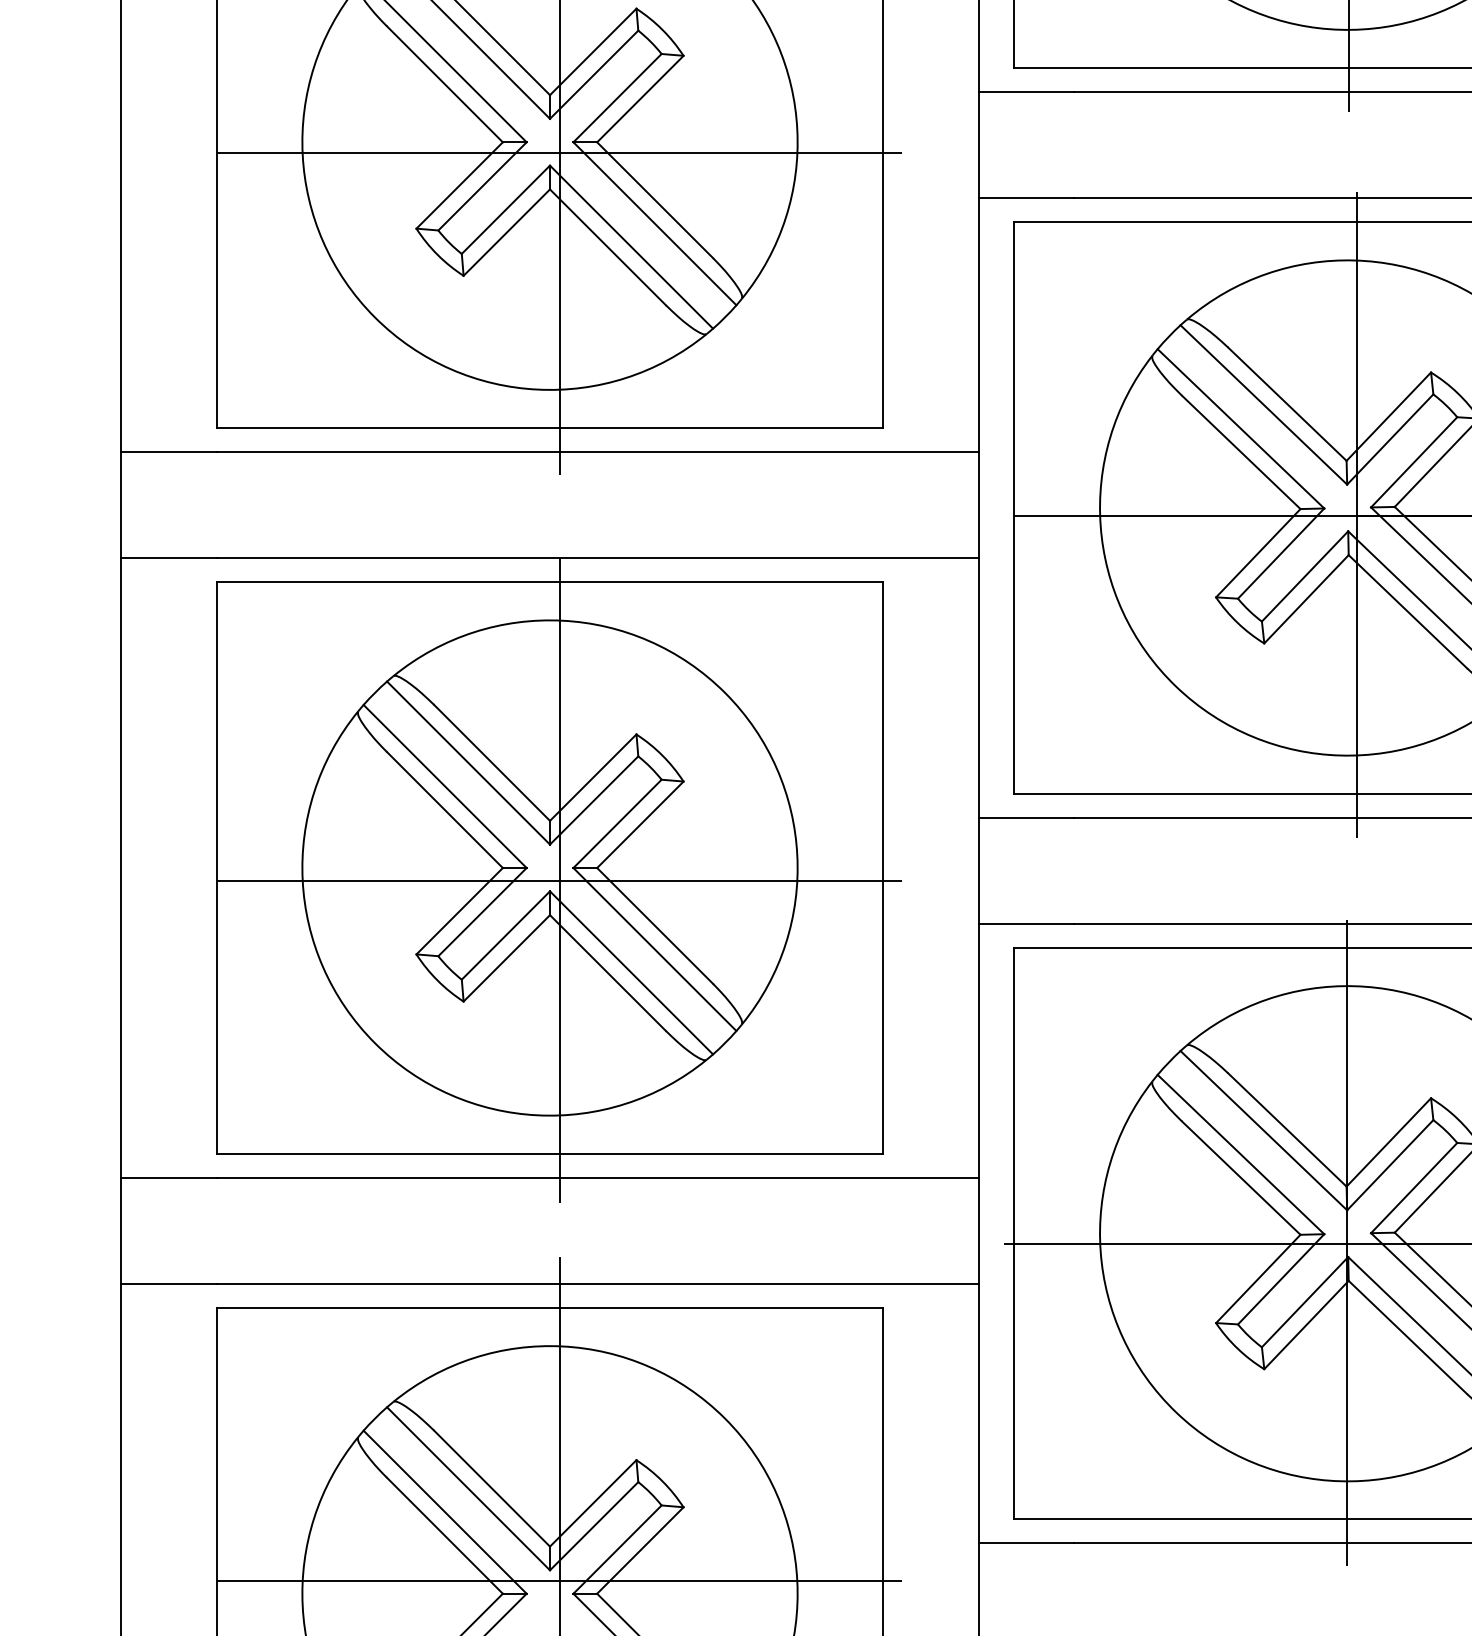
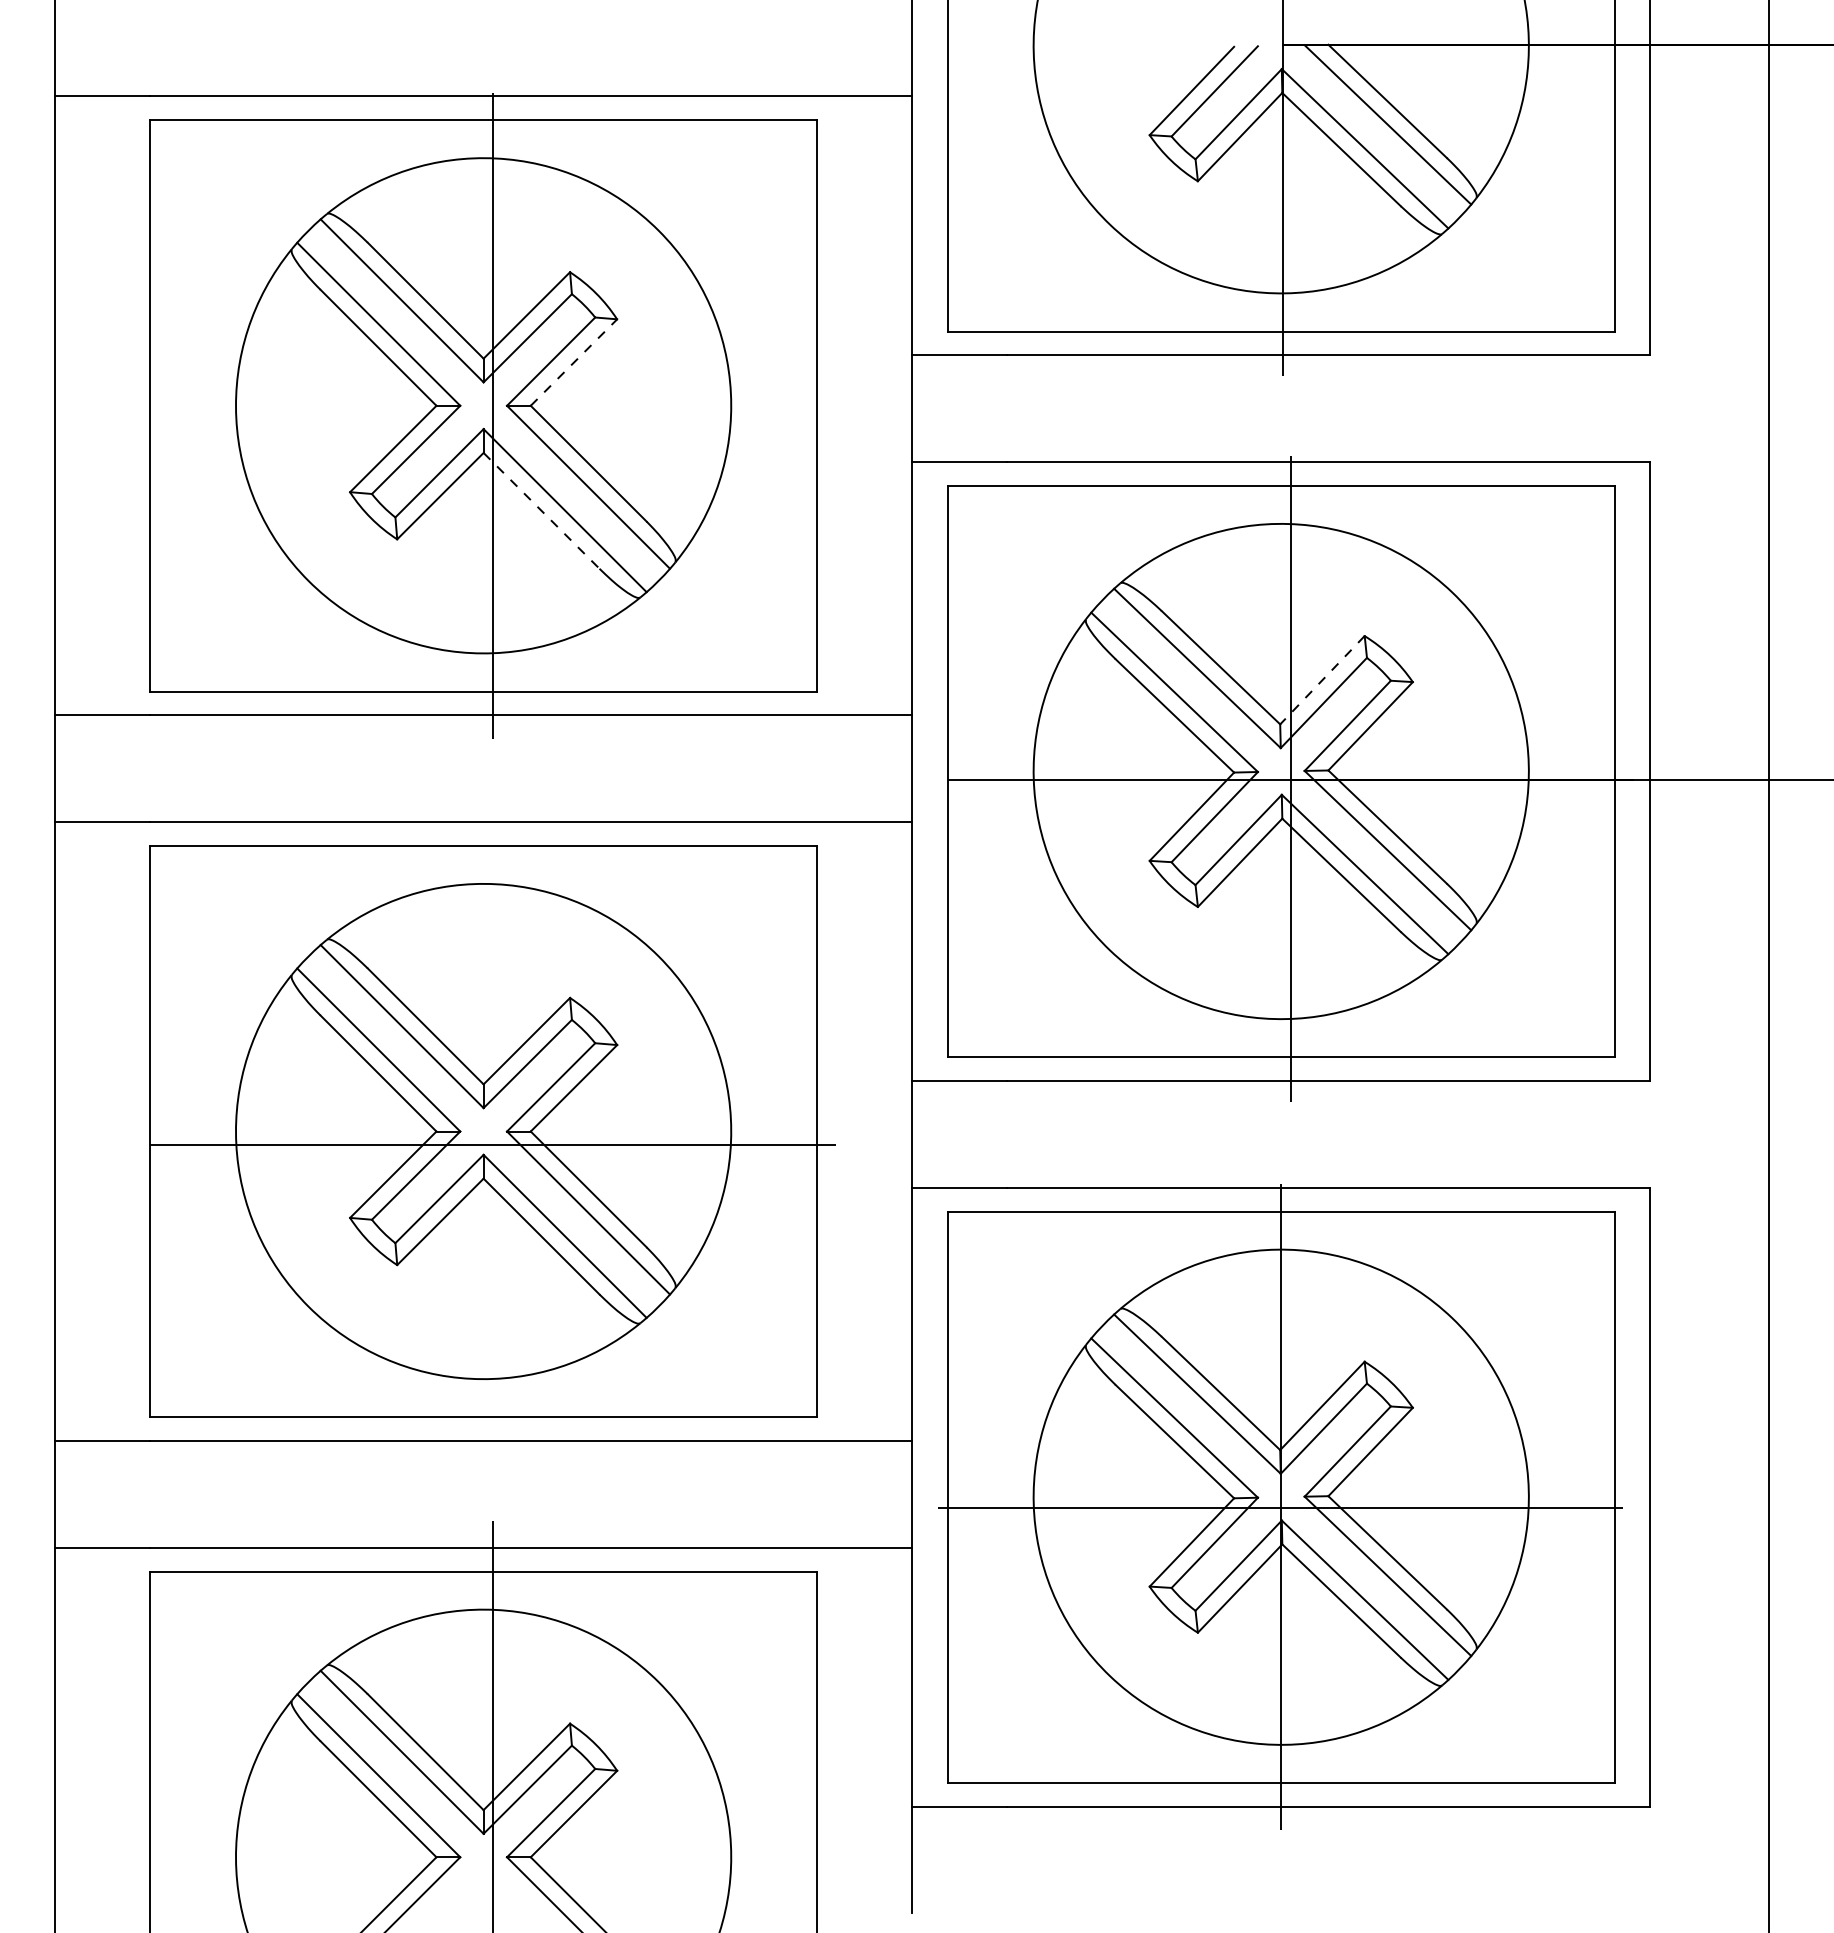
line: (640, 98) -> (574, 362), solid -> dashed
line: (559, 152) -> (493, 416), removed
line: (607, 246) -> (541, 510), solid -> dashed
line: (1388, 416) -> (1322, 680), solid -> dashed
line: (559, 879) -> (493, 1143), removed
line: (559, 1580) -> (493, 1844), removed

